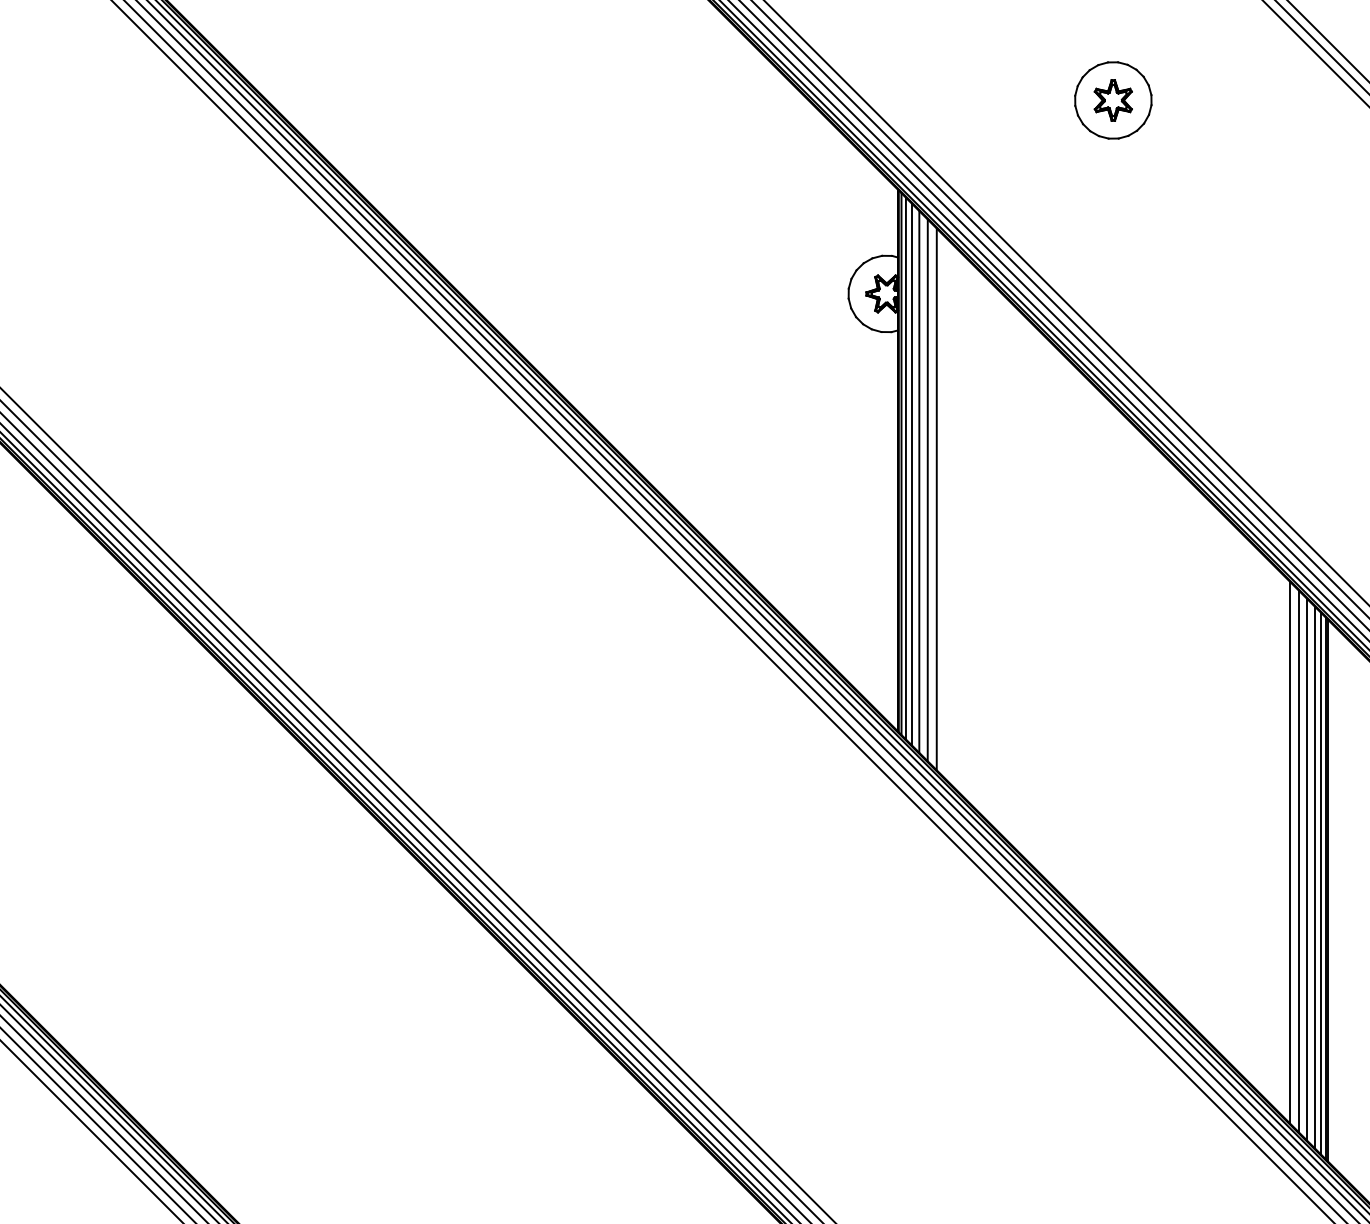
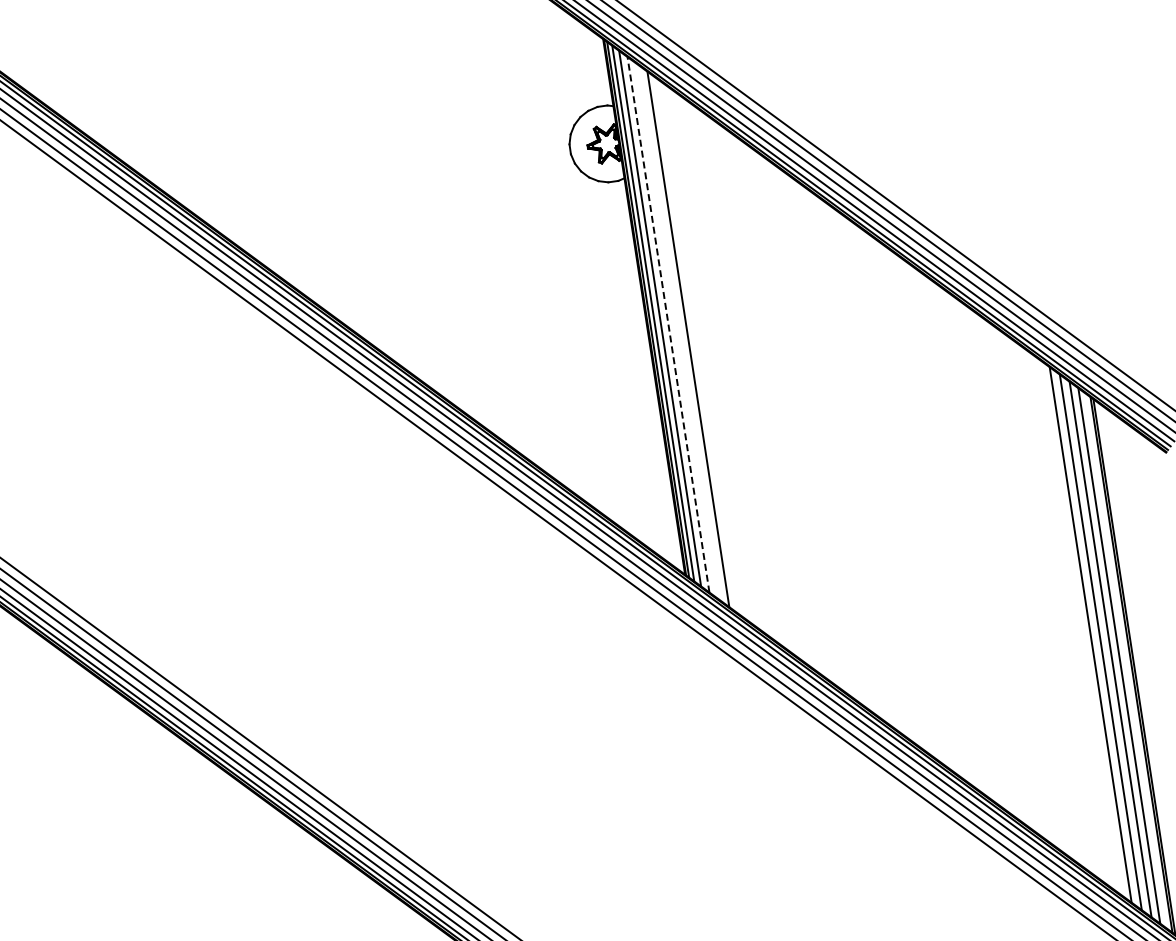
line: (919, 481) -> (668, 324), solid -> dashed
line: (927, 490) -> (677, 332), removed
line: (1321, 883) -> (1126, 660), removed

